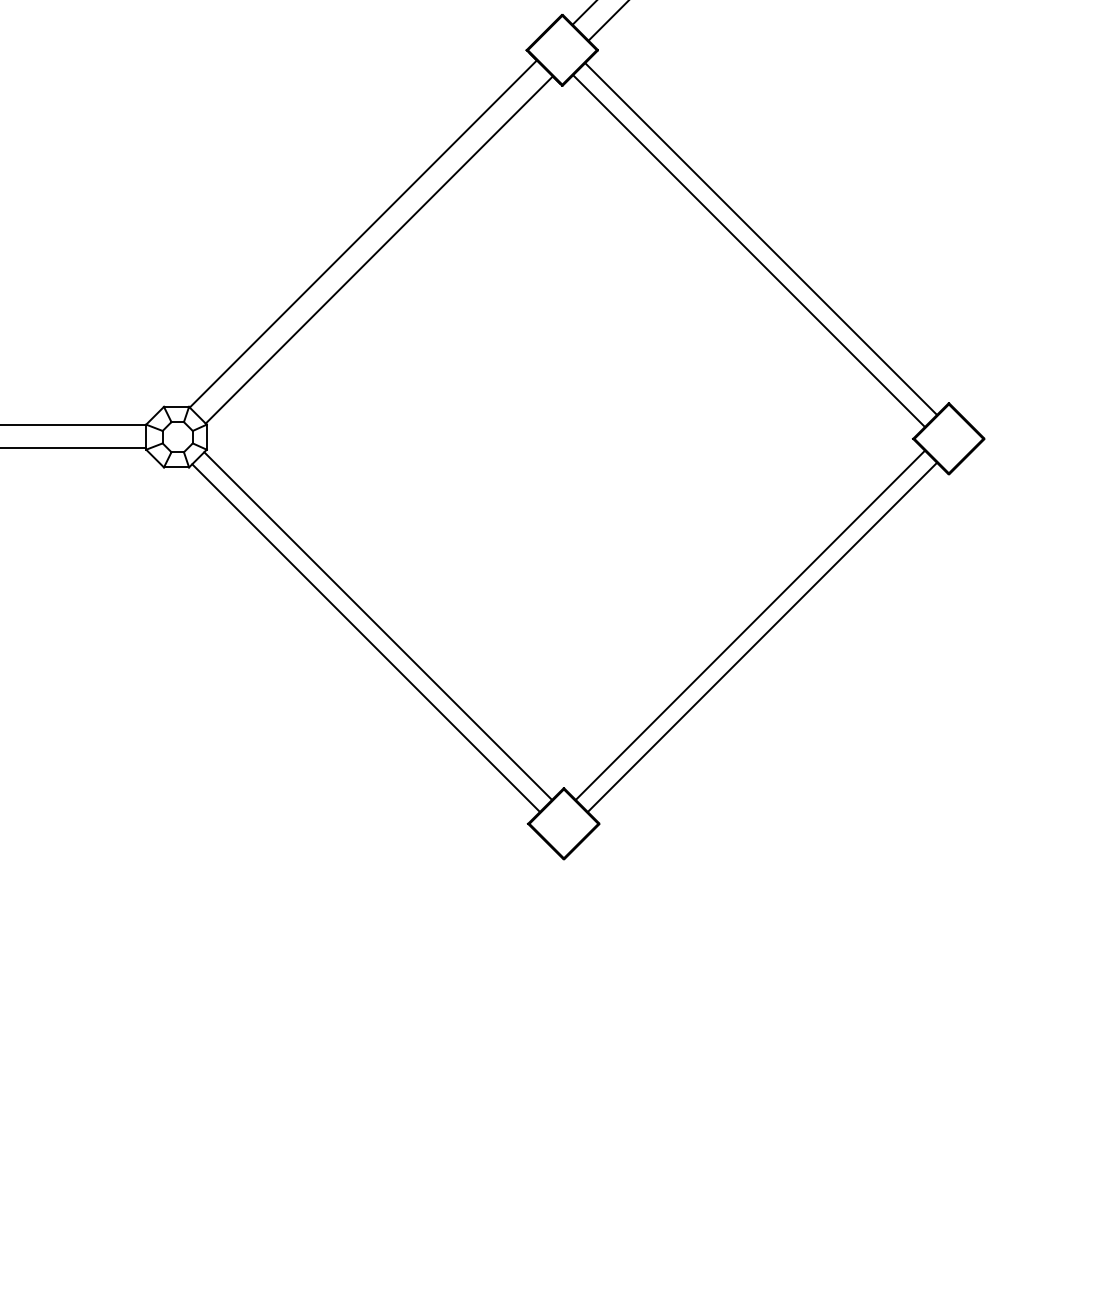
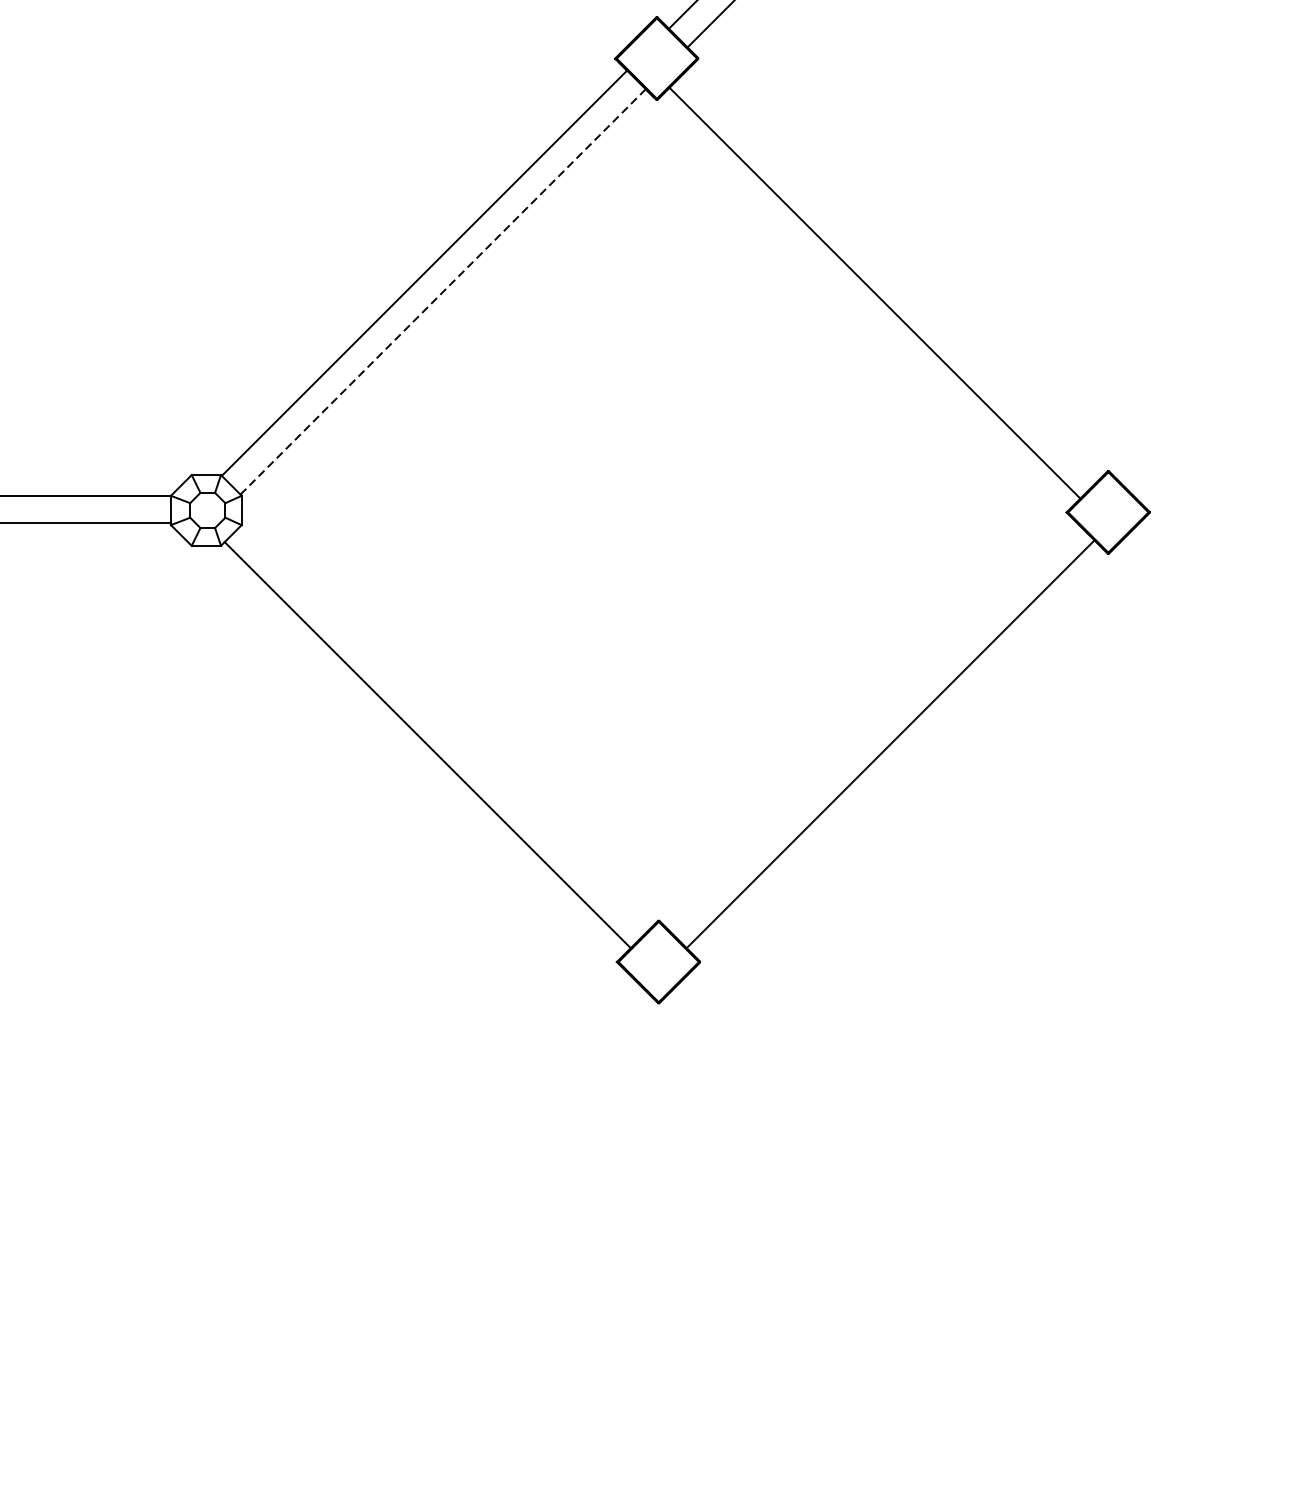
line: (761, 238) -> (889, 278), removed
line: (379, 249) -> (443, 291), solid -> dashed
line: (749, 624) -> (875, 729), removed
line: (378, 625) -> (442, 730), removed

